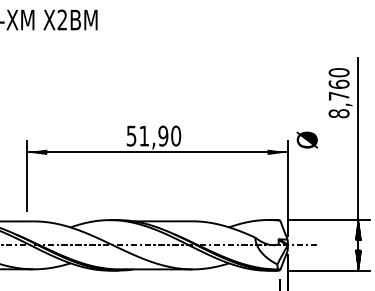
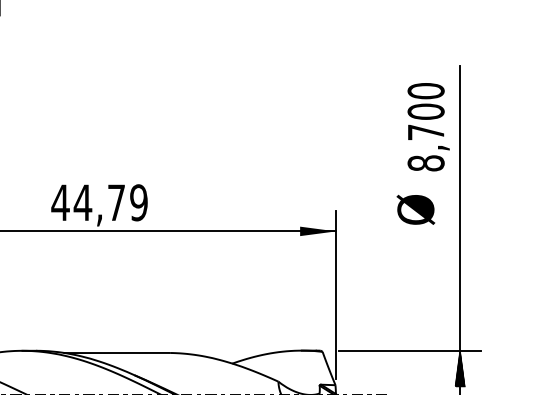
text: (338, 83) -> (425, 110), 8,760 -> 8,700
text: (153, 135) -> (99, 201), 51,90 -> 44,79
text: (307, 139) -> (416, 208), moved

